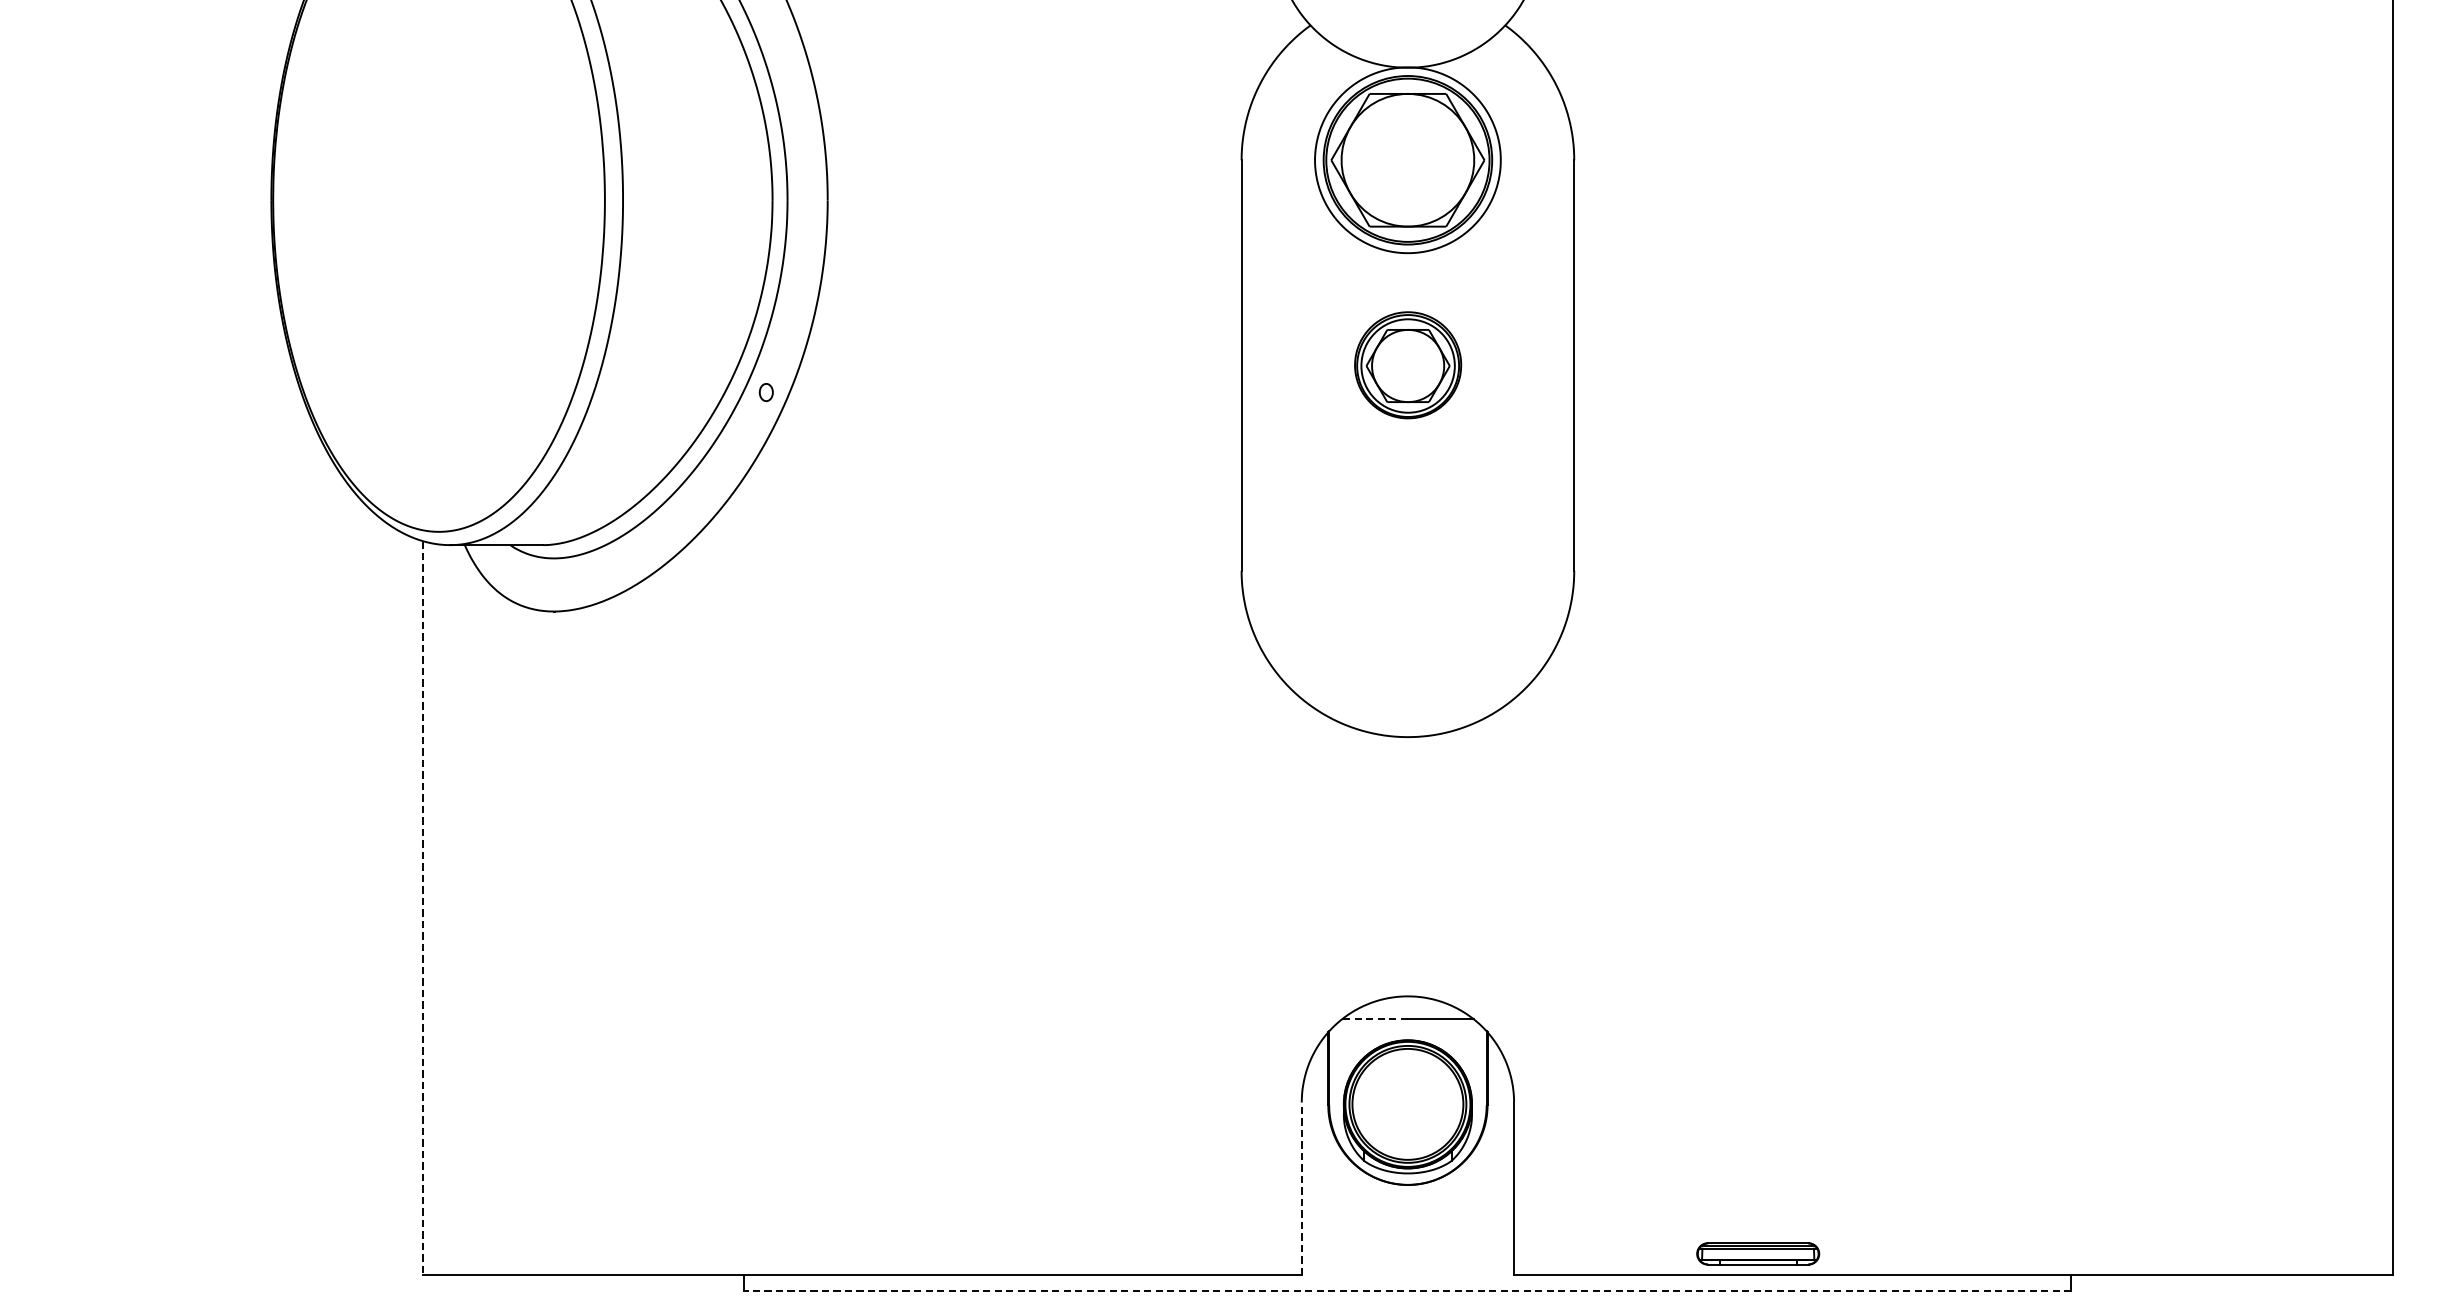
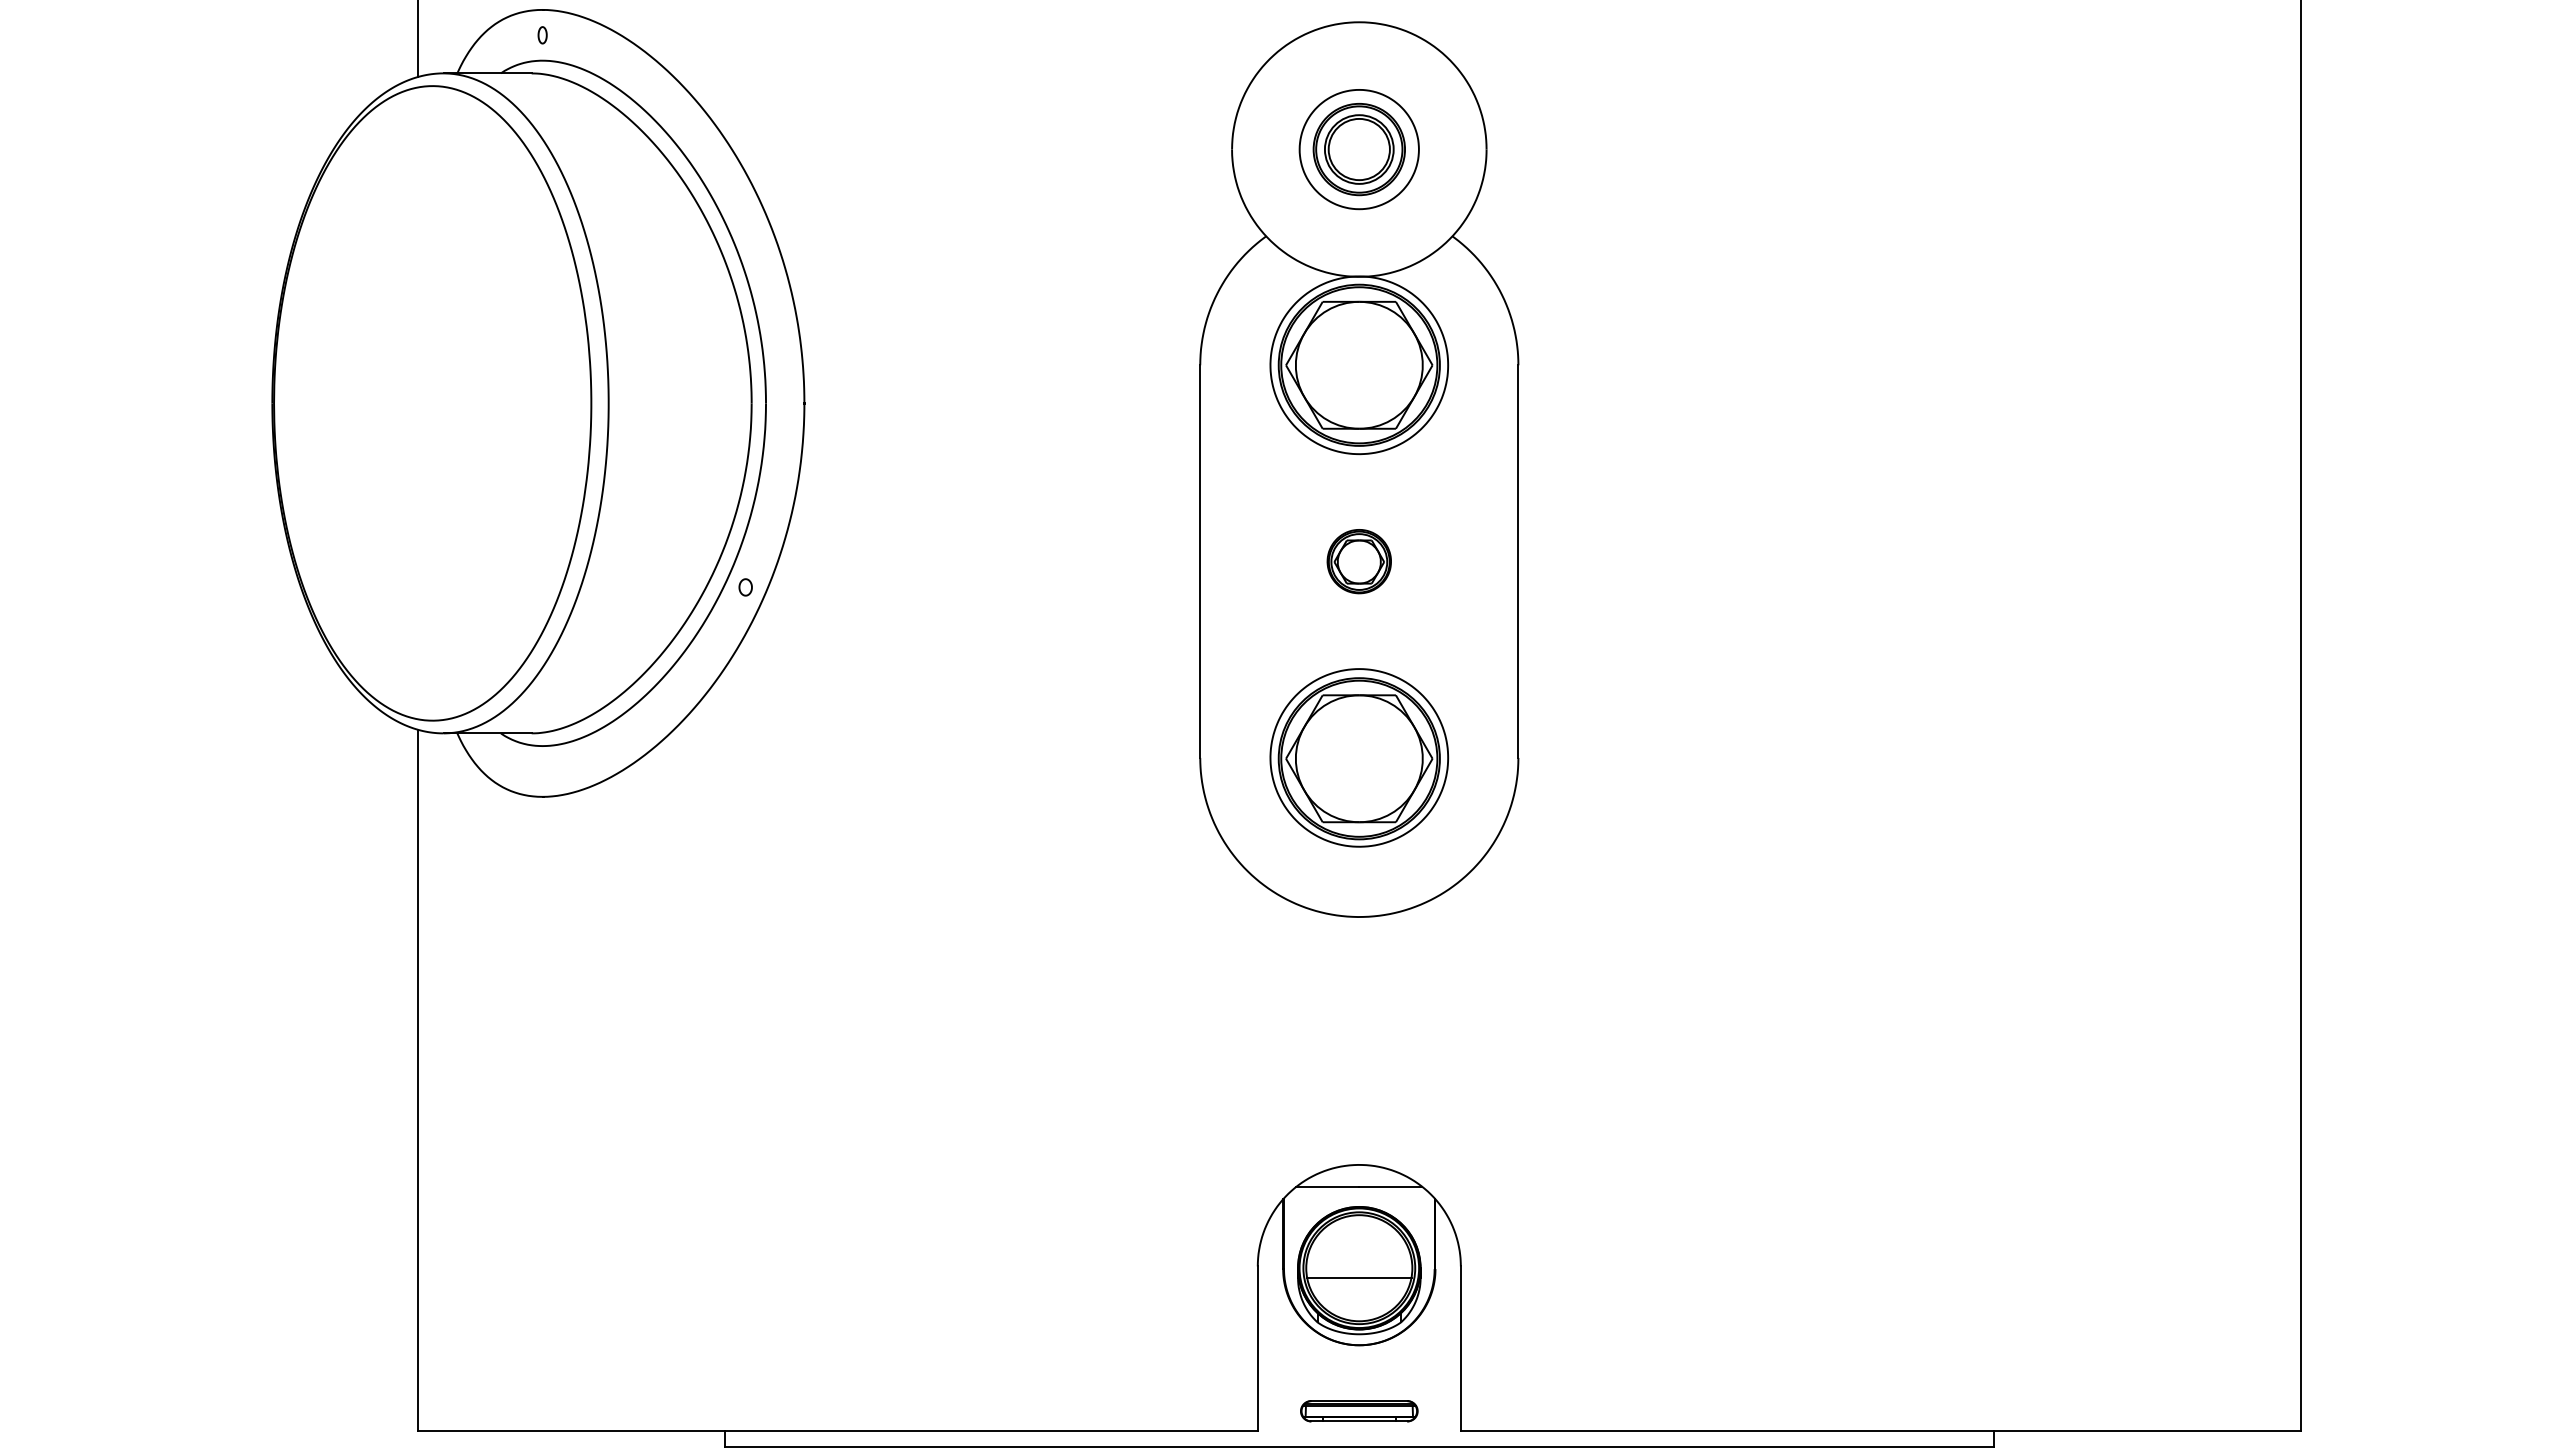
part: (1407, 365) -> (1358, 561), size x0.62
part: (1408, 570) -> (1359, 757), added
line: (423, 908) -> (417, 1080), dashed -> solid
line: (1374, 1019) -> (1327, 1187), dashed -> solid
line: (1408, 1114) -> (1359, 1277), added
line: (1301, 1188) -> (1257, 1348), dashed -> solid
part: (1758, 1254) -> (1359, 1411), moved
line: (1408, 1290) -> (1359, 1446), dashed -> solid

